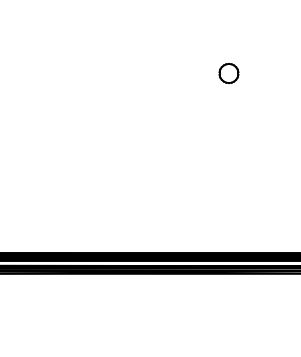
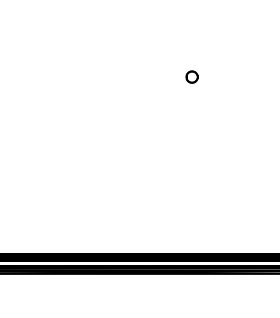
part: (228, 73) -> (191, 77), size x0.6

